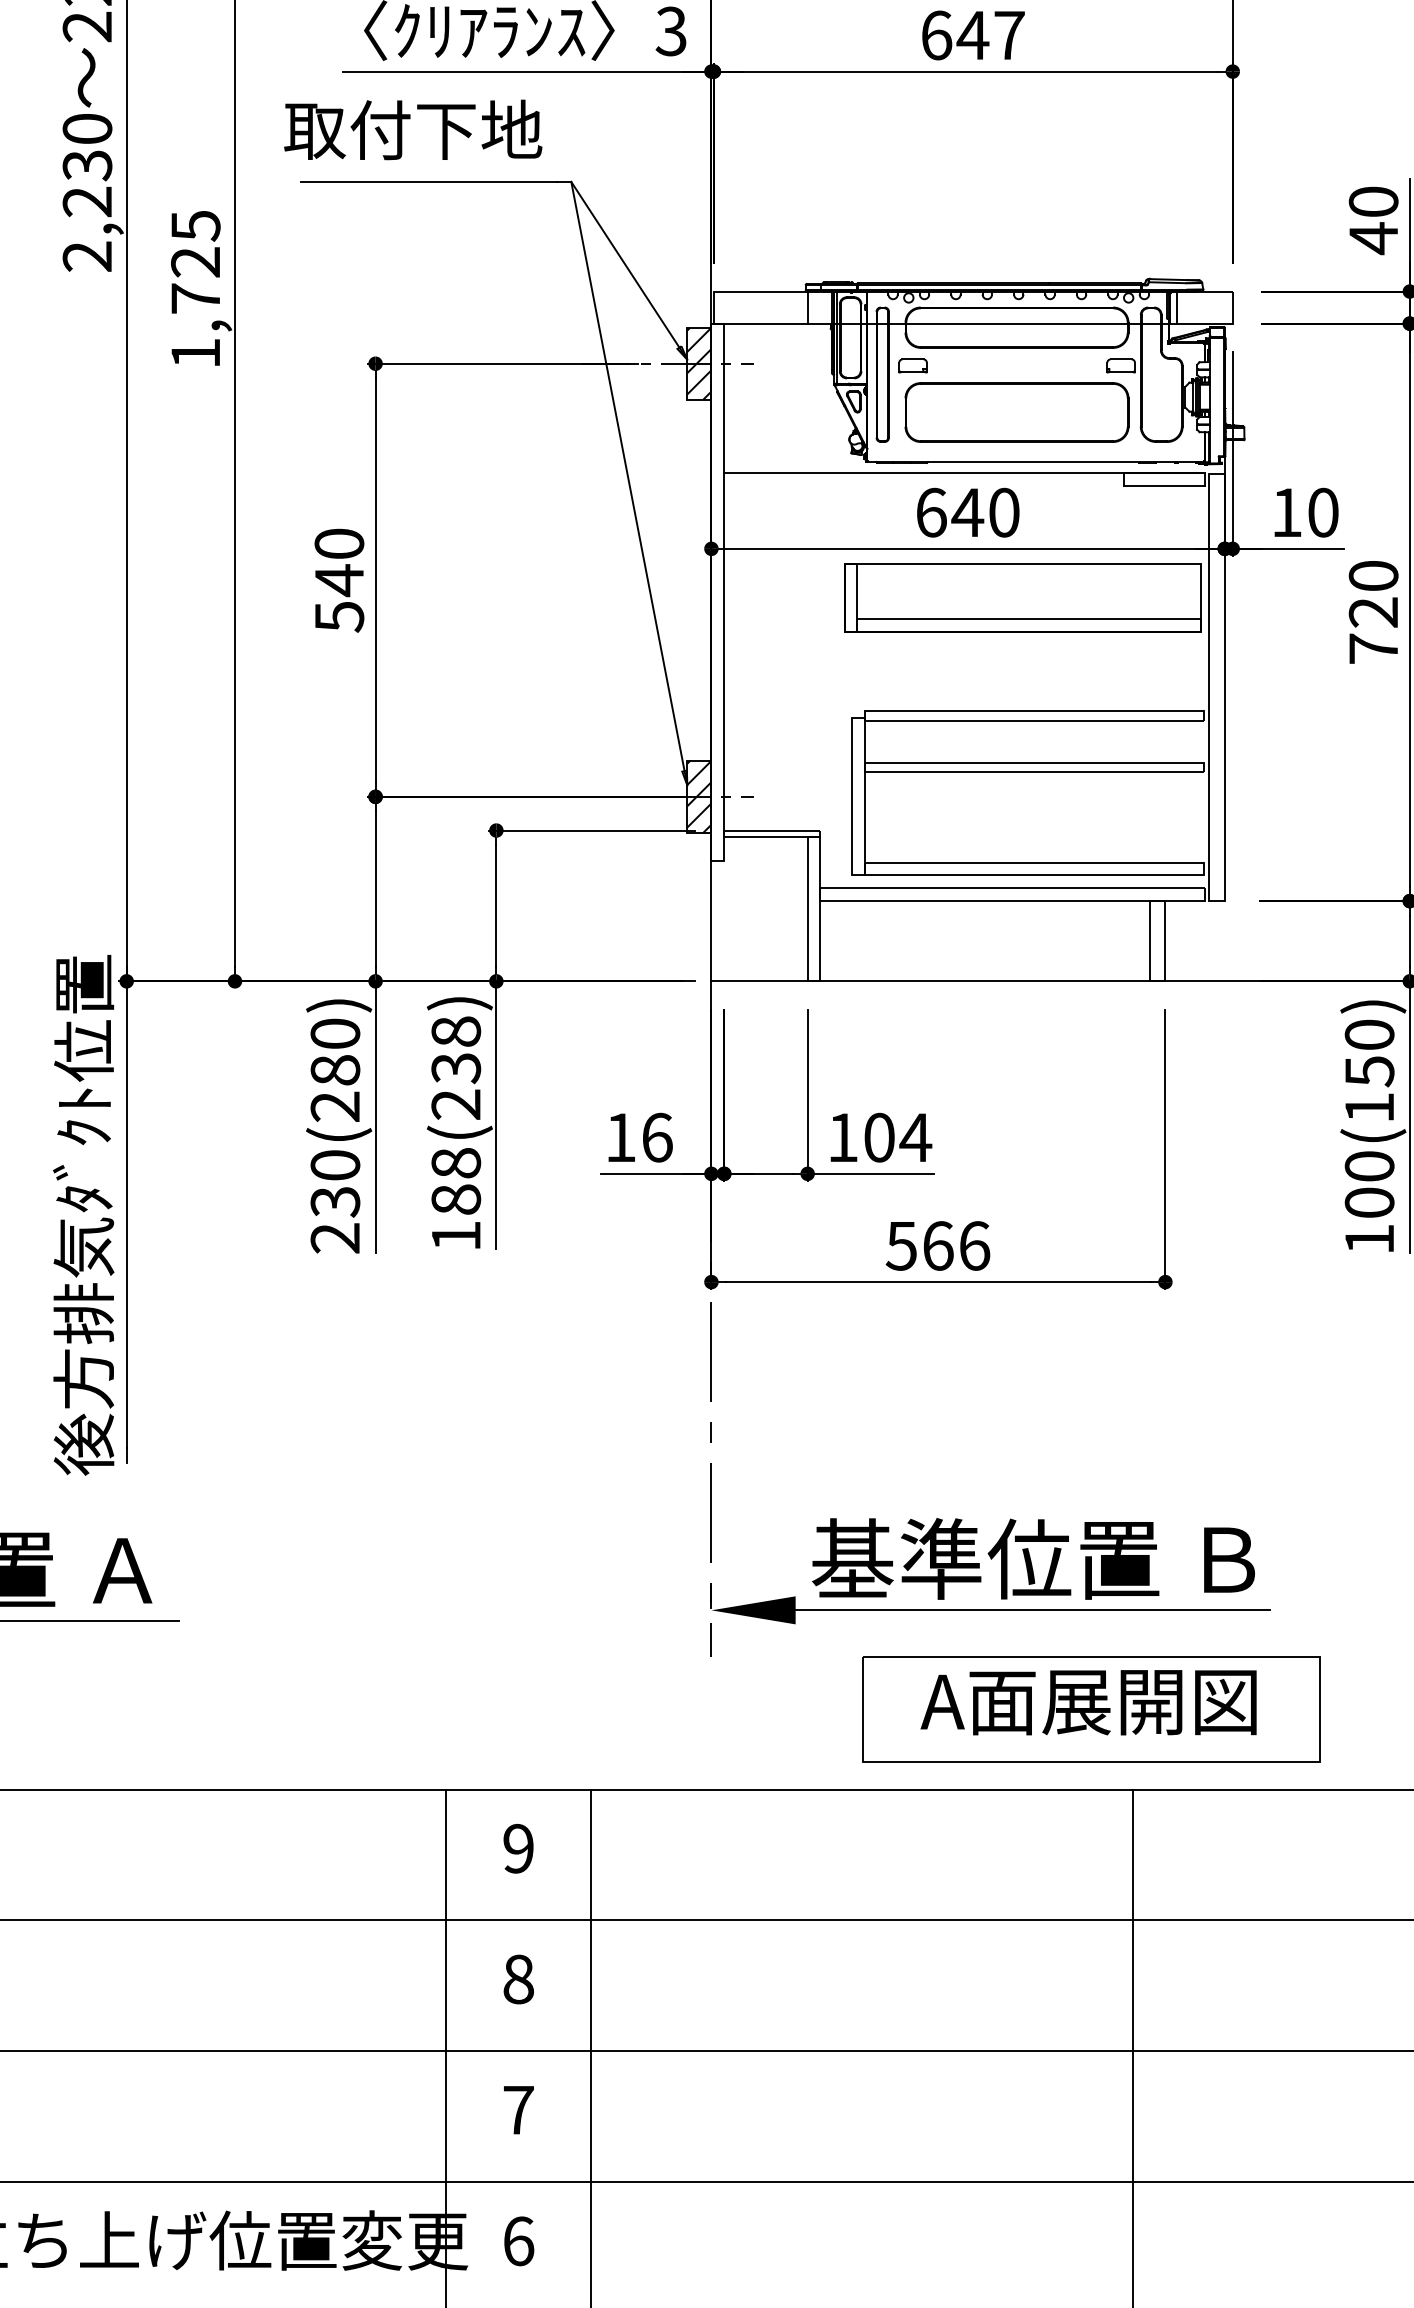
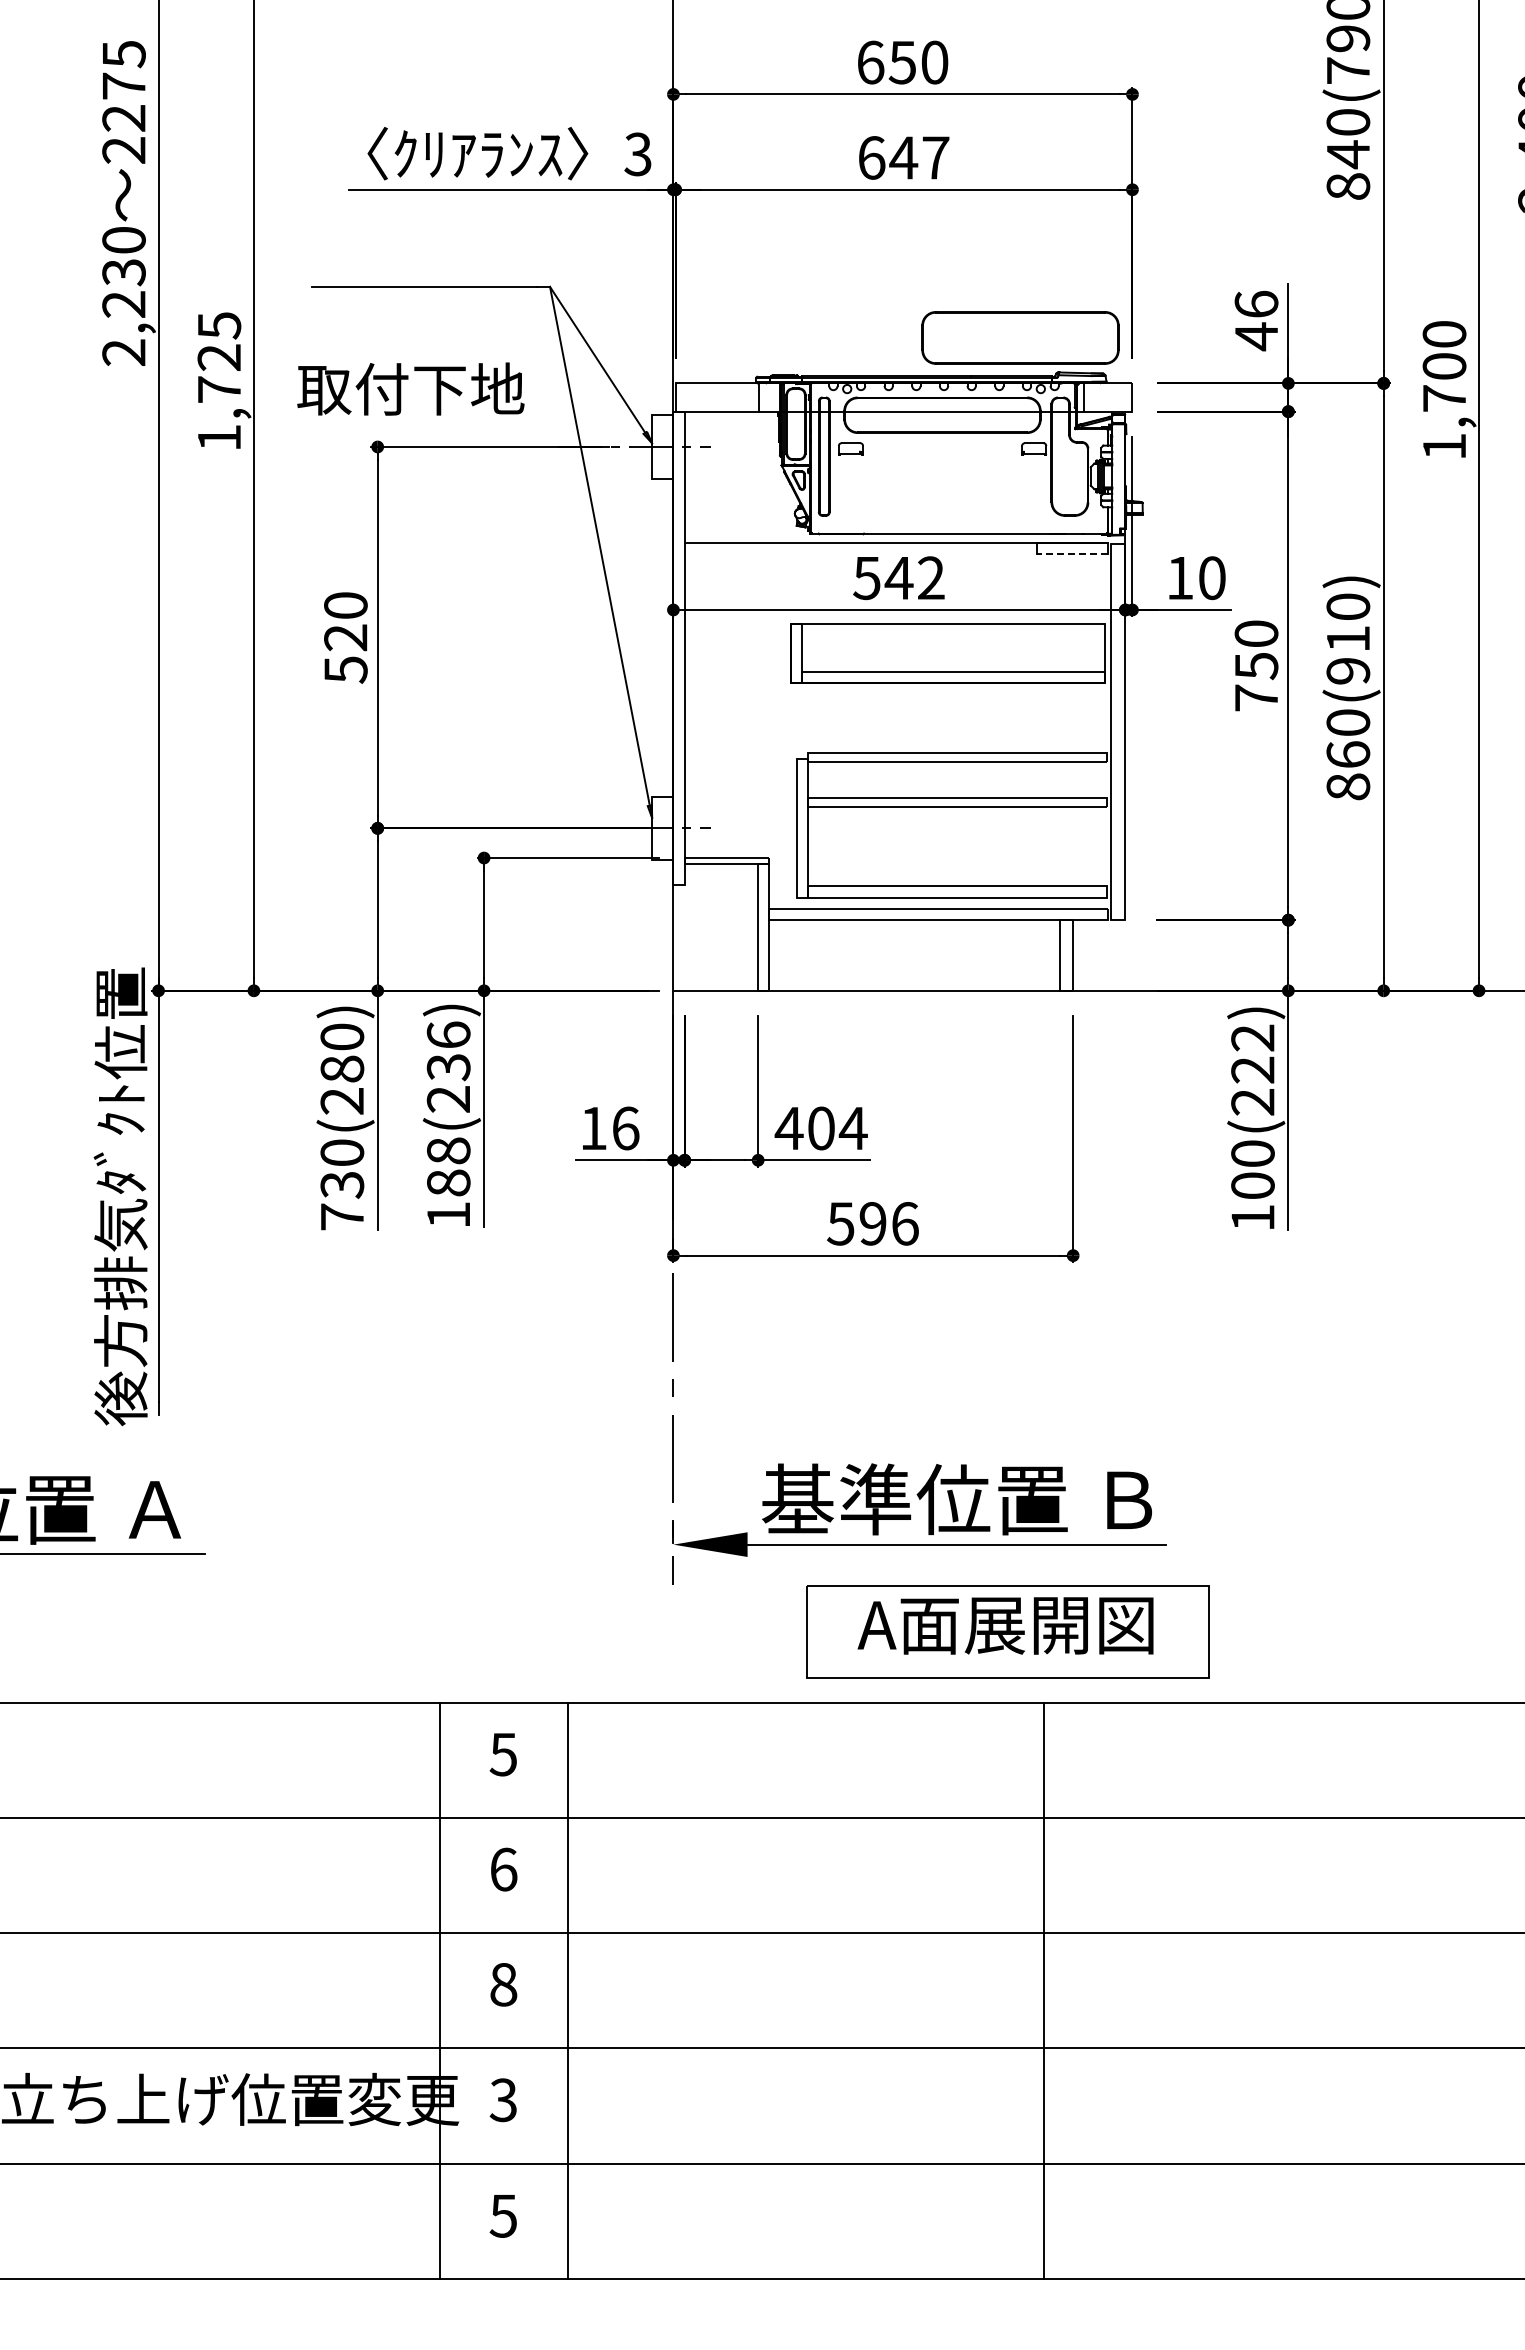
text: (412, 129) -> (410, 388), moved
text: (1373, 200) -> (1256, 303), 40 -> 46
hatch: (699, 363) -> (662, 446), removed
part: (1017, 412) -> (1020, 337), moved
line: (1163, 485) -> (1071, 554), solid -> dashed
text: (967, 513) -> (898, 578), 640 -> 542
text: (338, 580) -> (345, 637), 540 -> 520
text: (1373, 613) -> (1256, 666), 720 -> 750
hatch: (699, 797) -> (662, 828), removed
text: (455, 1030) -> (448, 1034), 188(238) -> 188(236)
text: (1369, 1070) -> (1252, 1069), 100(150) -> 100(222)
text: (842, 1137) -> (788, 1128), 104 -> 404
text: (334, 1237) -> (341, 1216), 230(280) -> 730(280)
text: (937, 1245) -> (872, 1223), 566 -> 596
text: (517, 1848) -> (502, 1754), 9 -> 5
text: (518, 1979) -> (503, 1869), 8 -> 6
text: (518, 2109) -> (503, 1984), 7 -> 8
text: (518, 2241) -> (503, 2100), 6 -> 3

